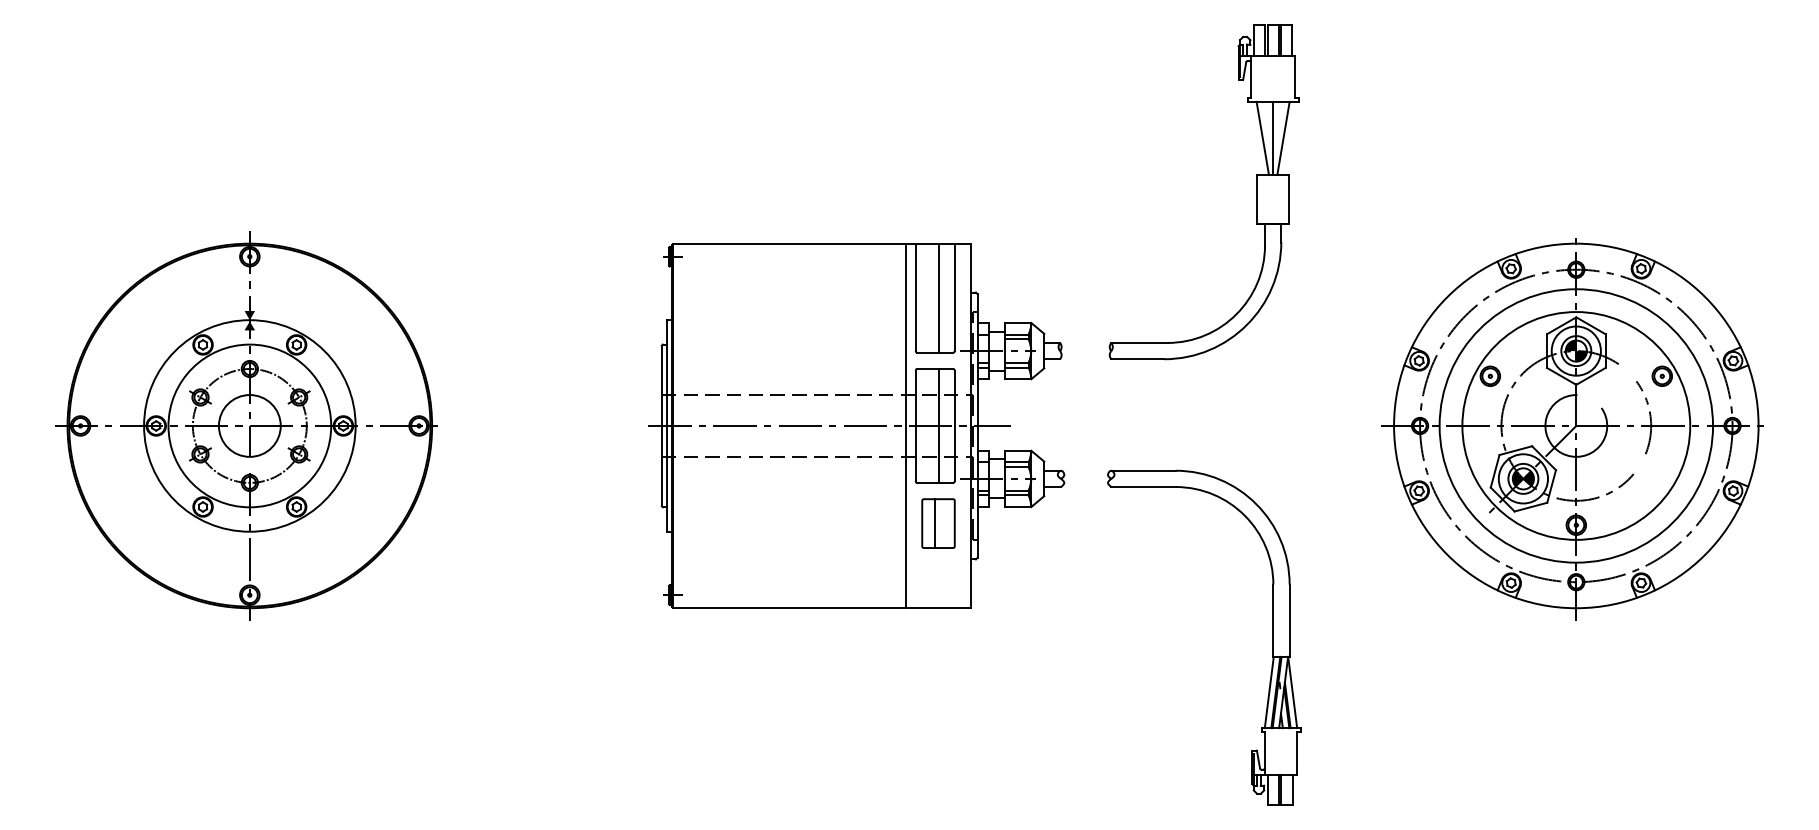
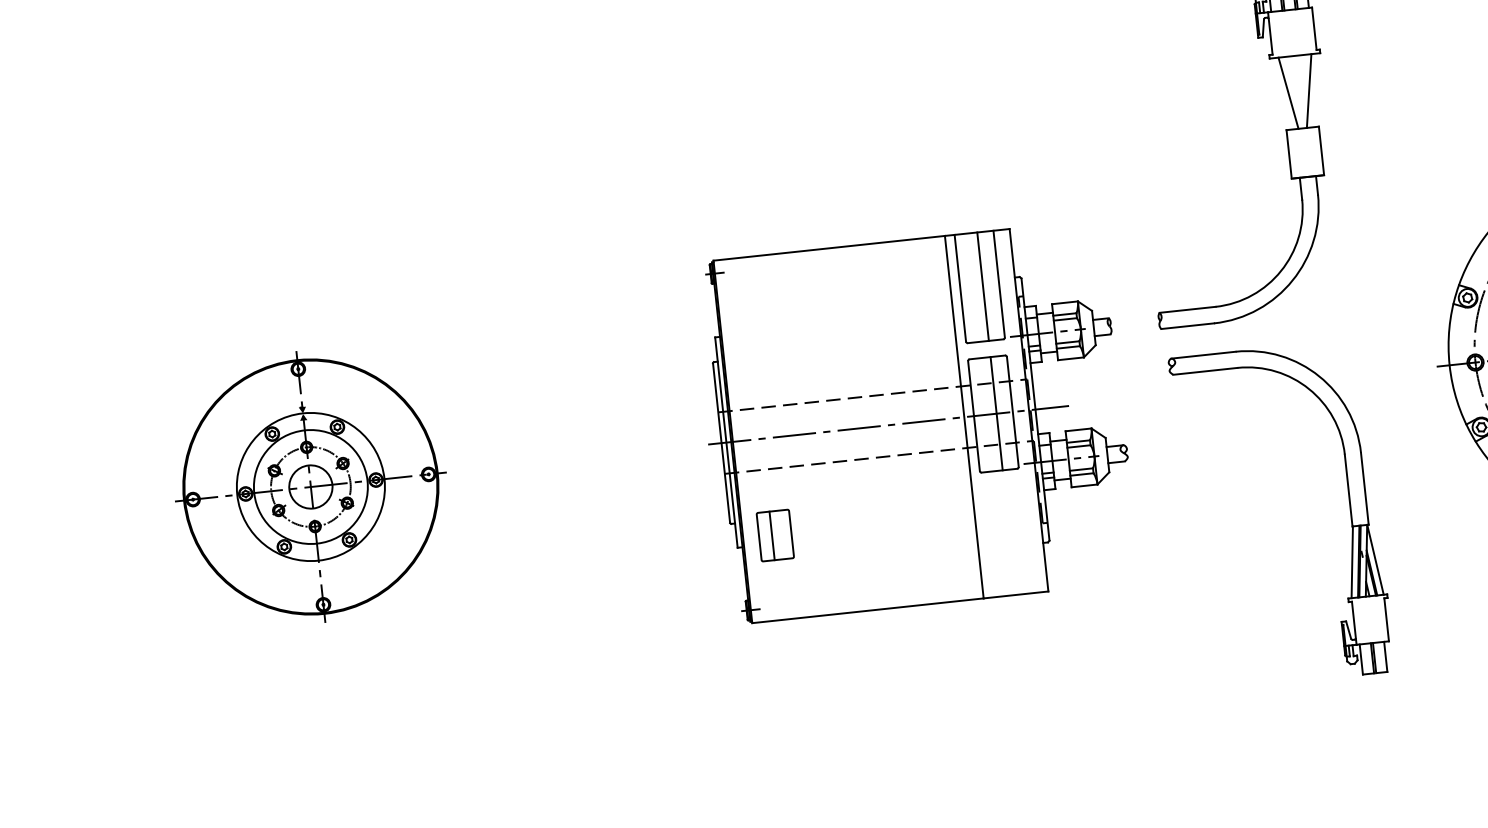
line: (1273, 137) -> (1299, 91), removed
part: (246, 425) -> (308, 486), size x0.7
part: (938, 523) -> (775, 535), moved
part: (1272, 637) -> (1349, 507), moved

